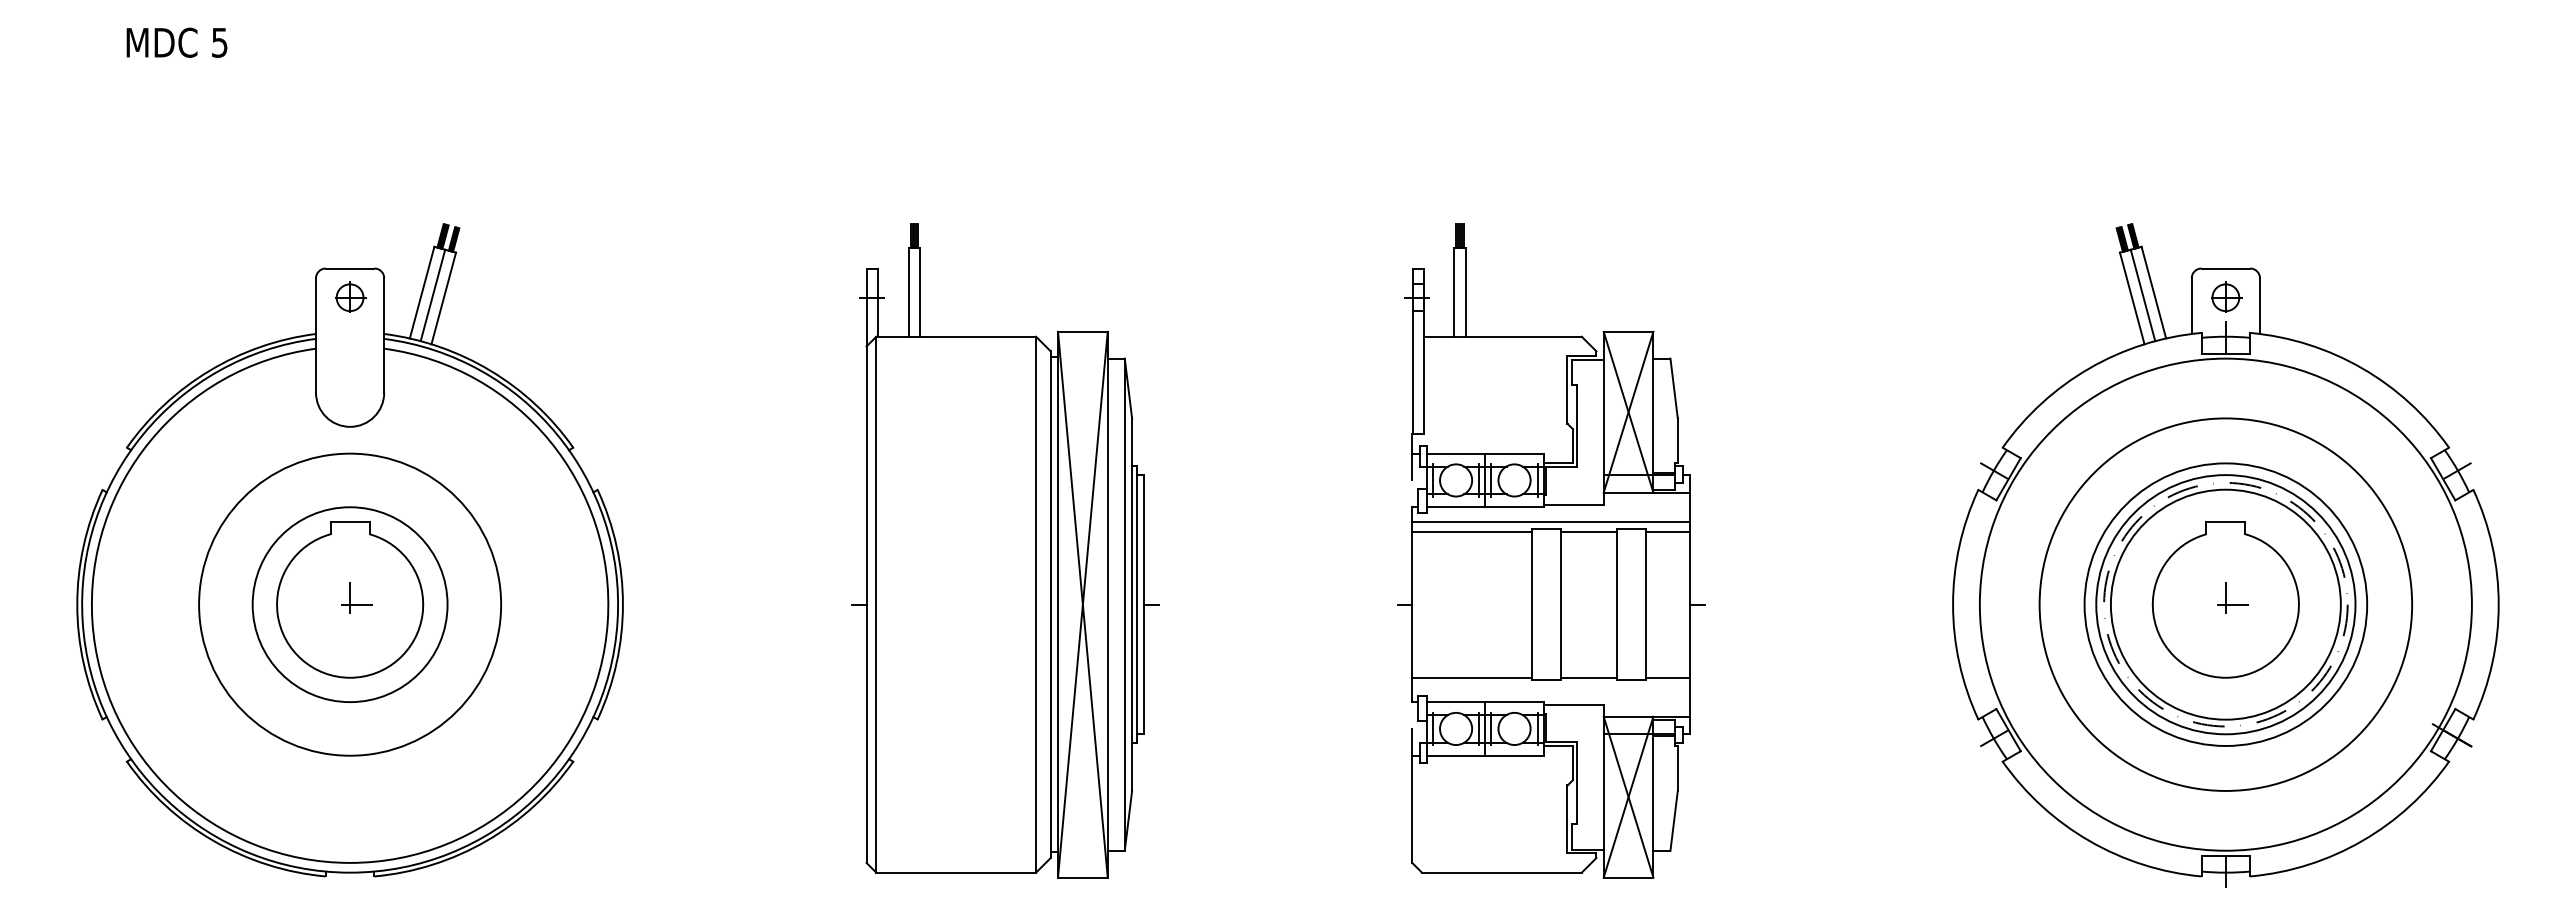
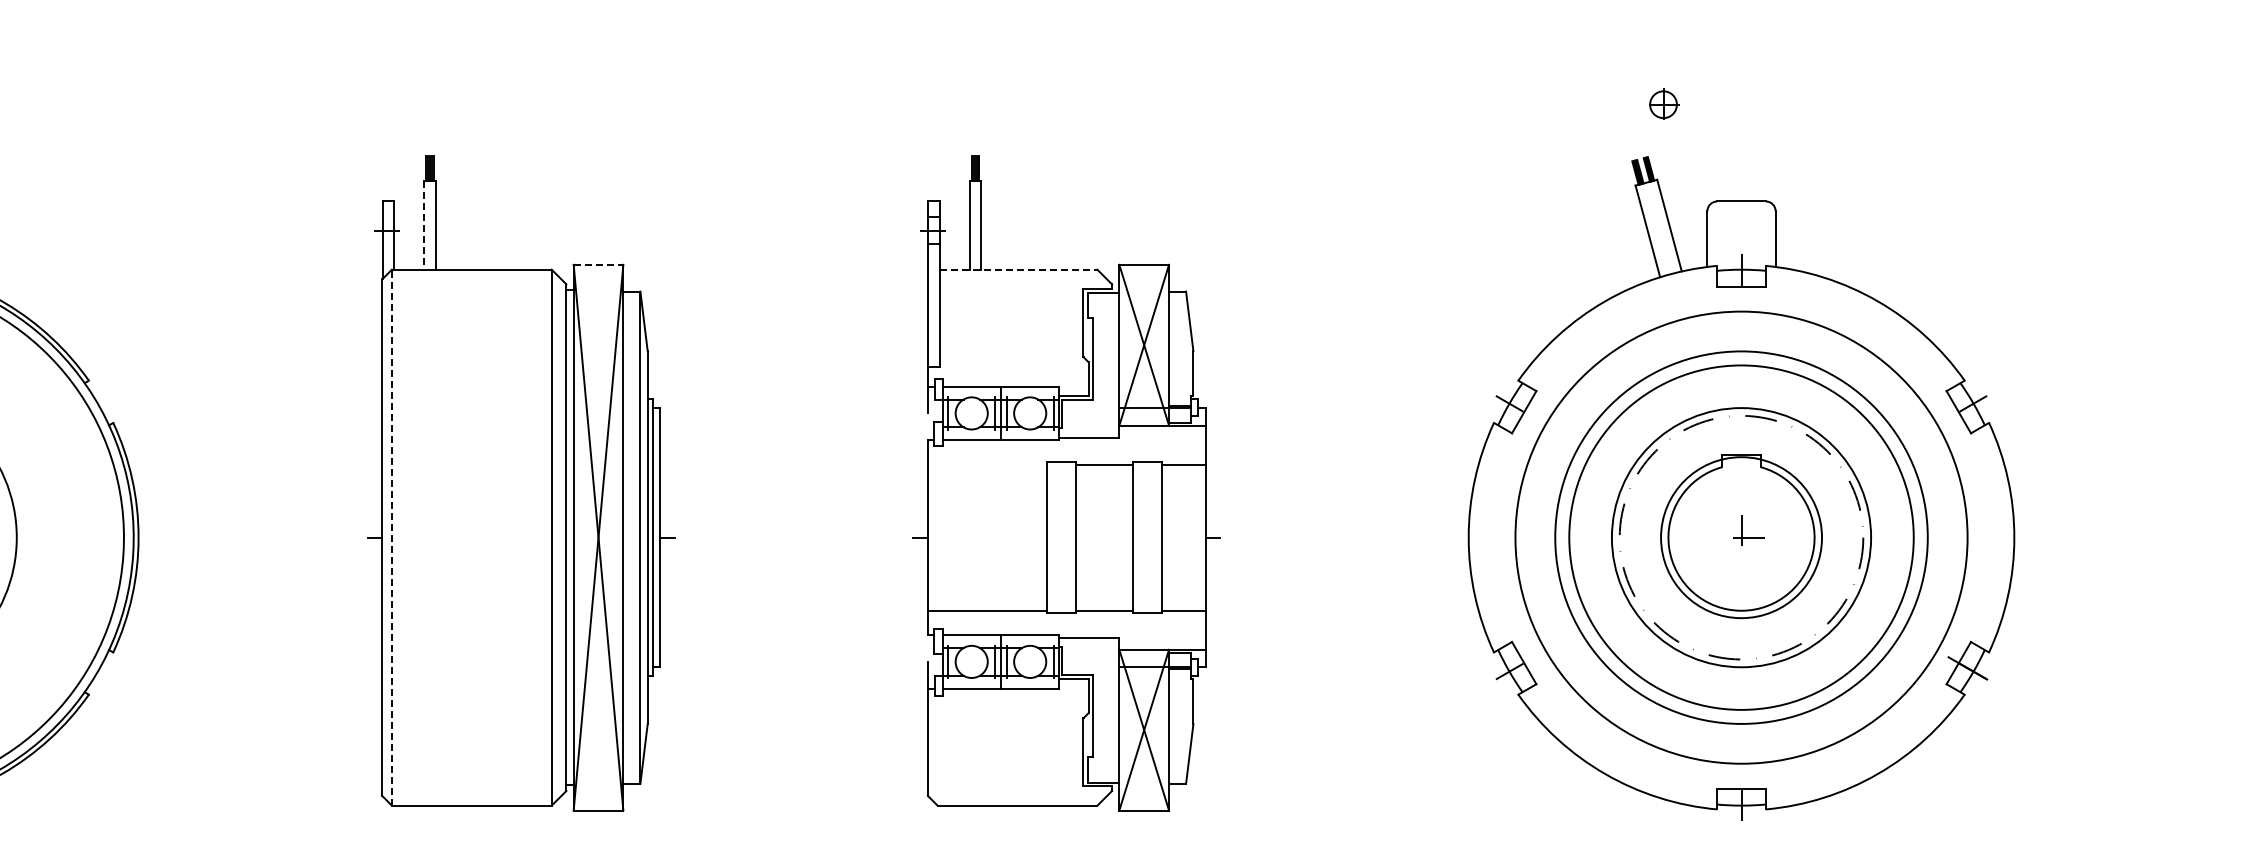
line: (908, 292) -> (424, 225), solid -> dashed
line: (2142, 295) -> (1658, 228), removed
part: (2226, 296) -> (1664, 103), moved
line: (1082, 331) -> (598, 264), solid -> dashed
line: (1502, 336) -> (1018, 269), solid -> dashed
line: (1550, 521) -> (1066, 454), removed
line: (1471, 531) -> (987, 464), removed
line: (876, 604) -> (392, 537), solid -> dashed
circle: (2225, 604) -> (1741, 537), size x0.7
circle: (2225, 604) -> (1741, 537), size x0.7
circle: (2225, 604) -> (1741, 537), size x1.6

